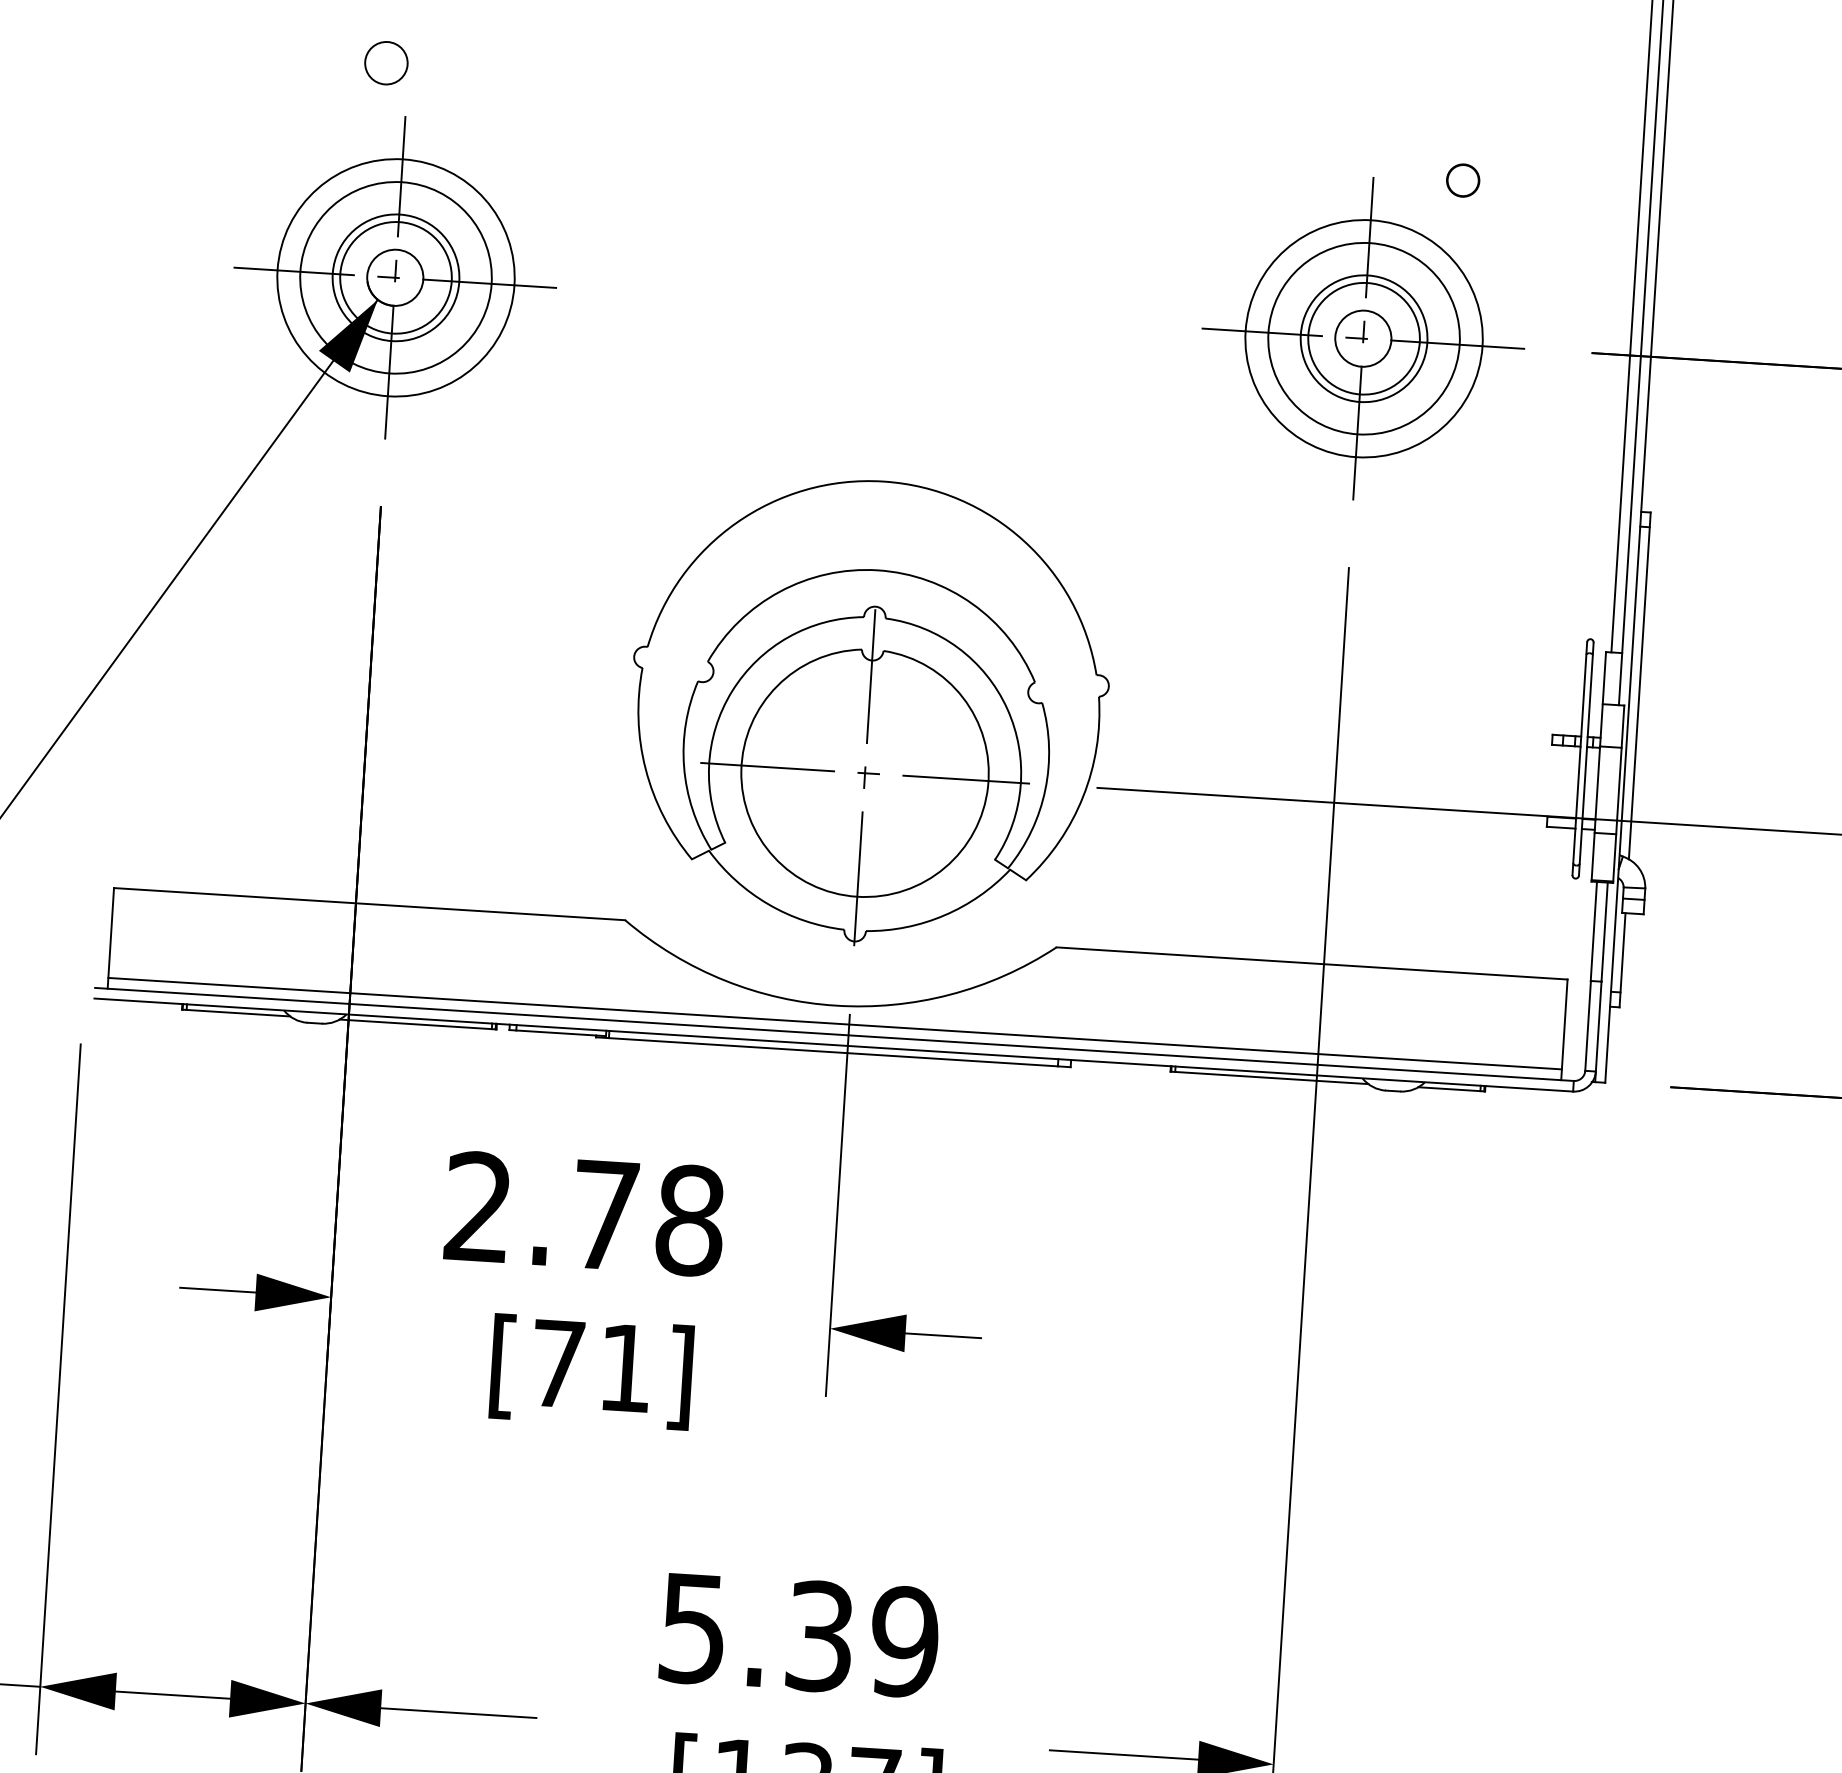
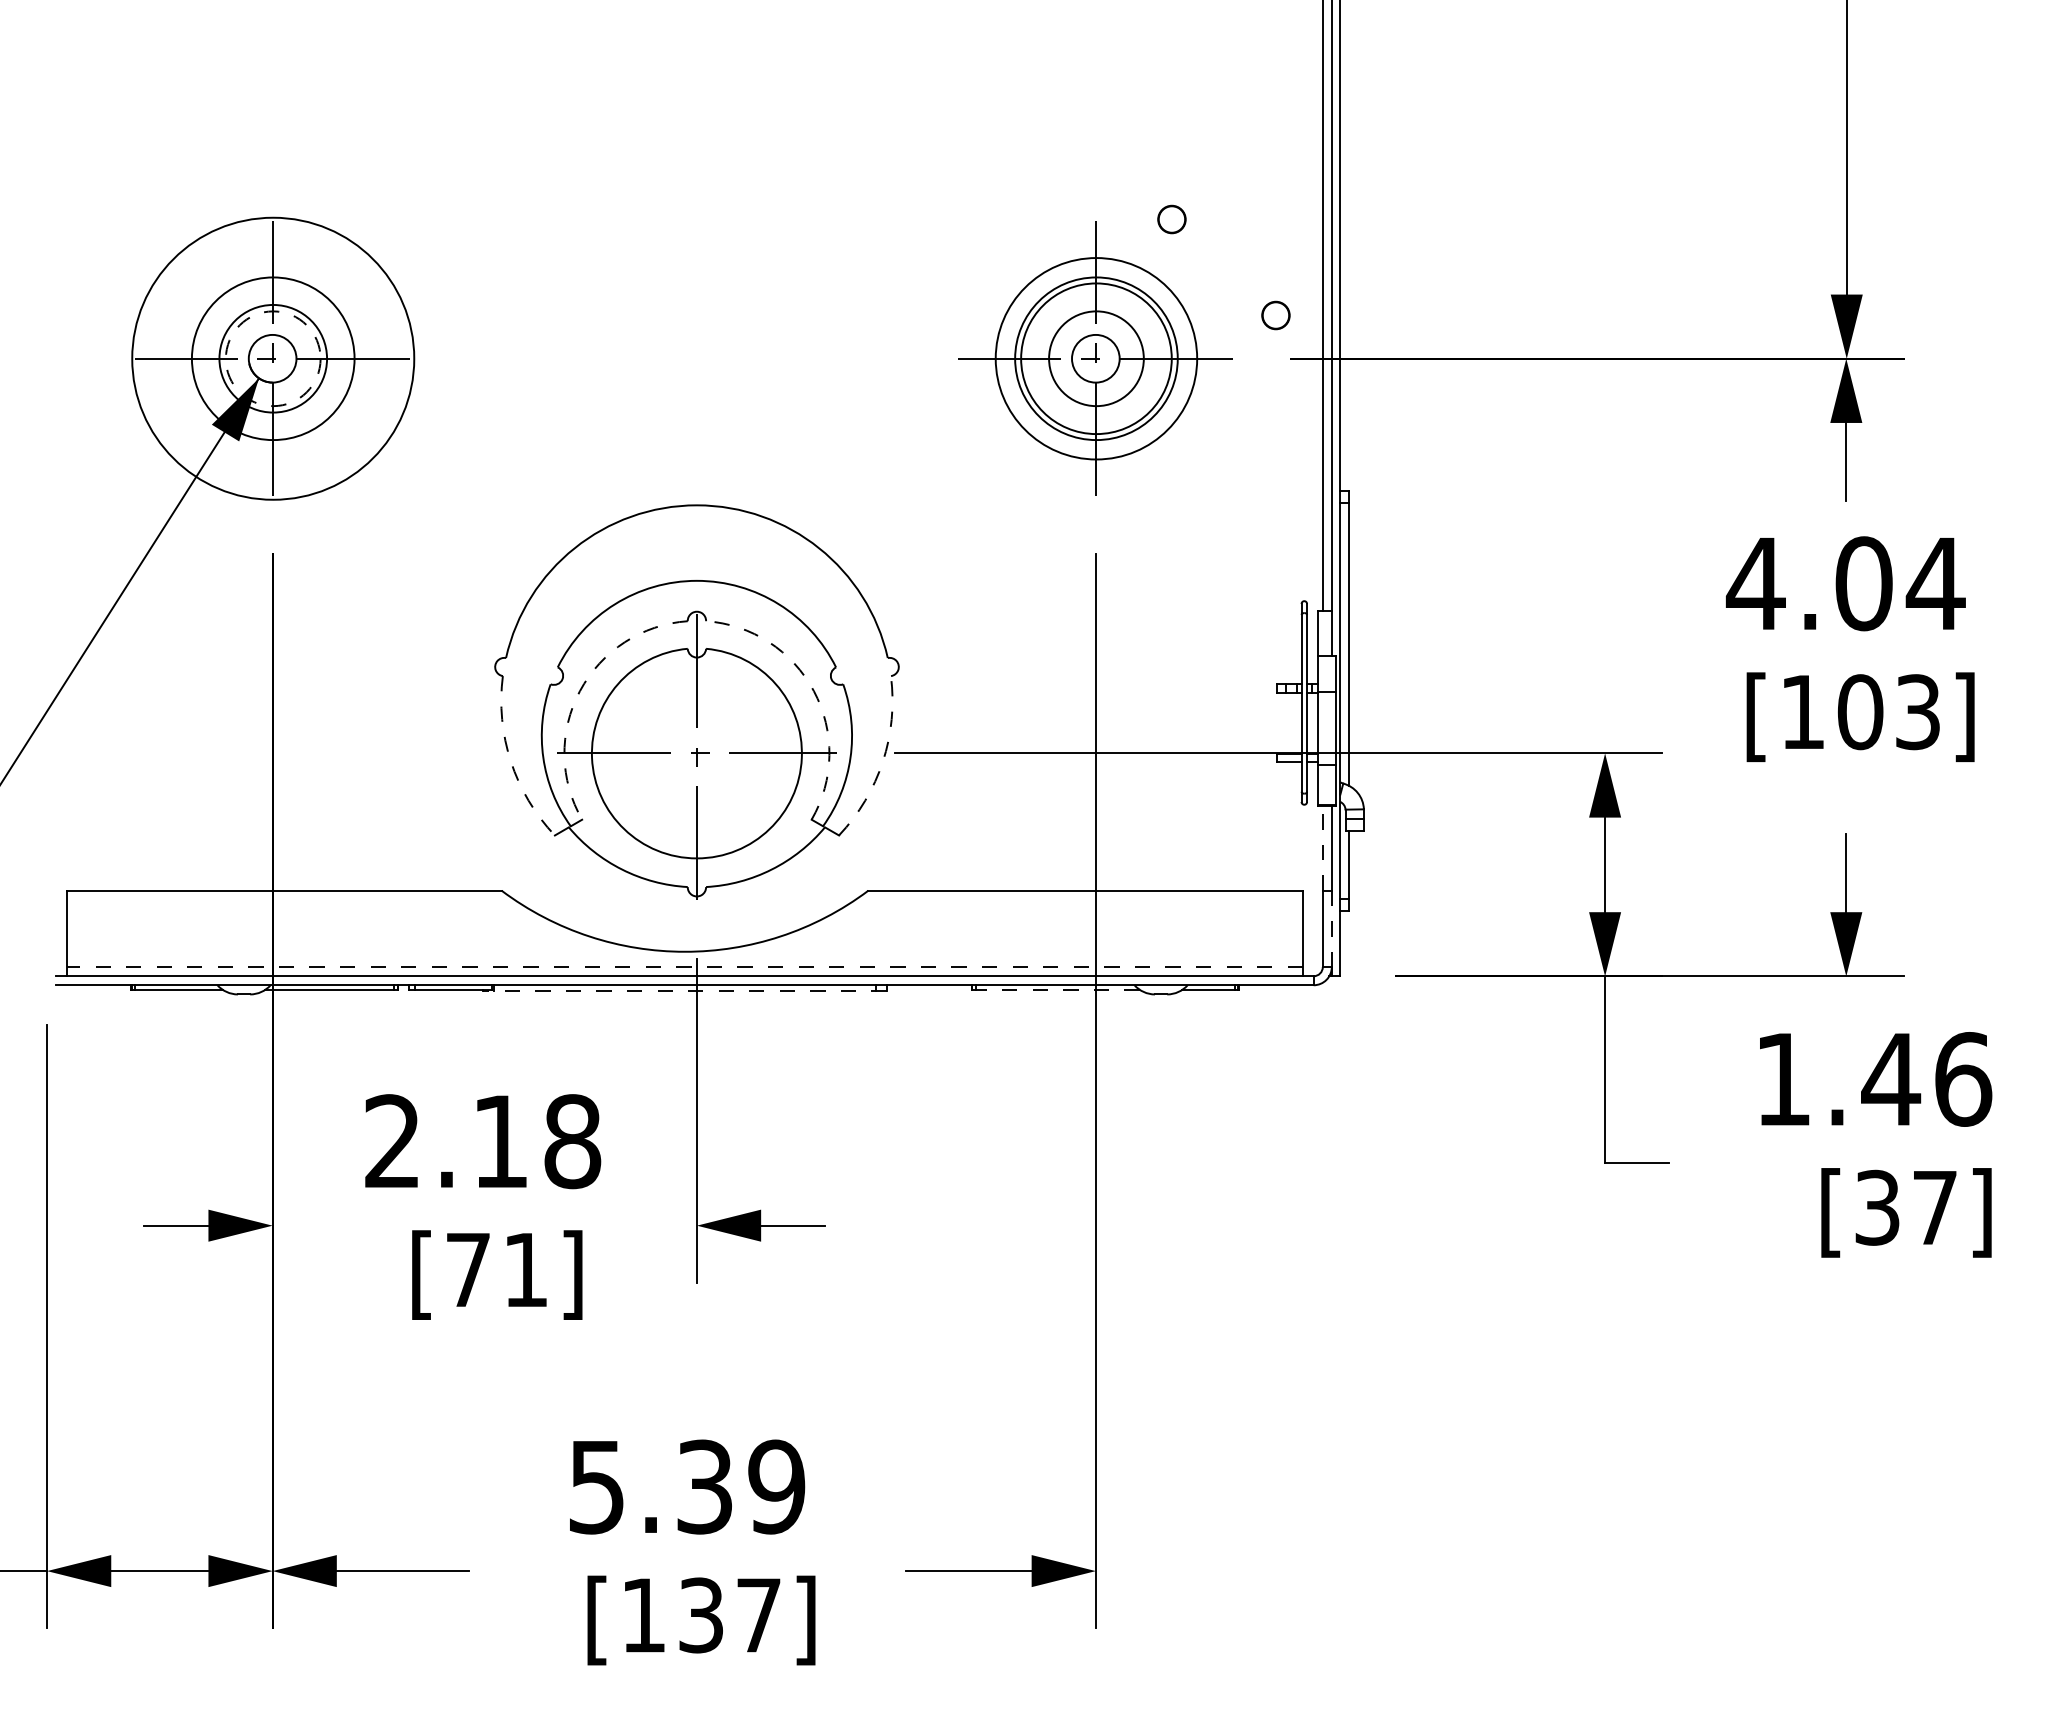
circle: (386, 63) -> (253, 177), removed
circle: (395, 277) -> (272, 358), size x1.4
circle: (395, 277) -> (272, 358), solid -> dashed
part: (1577, 301) -> (1275, 315), added
circle: (1364, 338) -> (1096, 358), size x1.4
arc: (731, 691) -> (579, 691), solid -> dashed
arc: (1006, 709) -> (813, 691), solid -> dashed
arc: (645, 769) -> (510, 761), solid -> dashed
arc: (1082, 796) -> (882, 761), solid -> dashed
line: (1593, 931) -> (1322, 848), solid -> dashed
line: (834, 1024) -> (684, 967), solid -> dashed
line: (1598, 1027) -> (1331, 929), solid -> dashed
line: (832, 1052) -> (684, 991), solid -> dashed
line: (1270, 1077) -> (1056, 989), solid -> dashed
text: (605, 1215) -> (500, 1141), 2.78 -> 2.18

